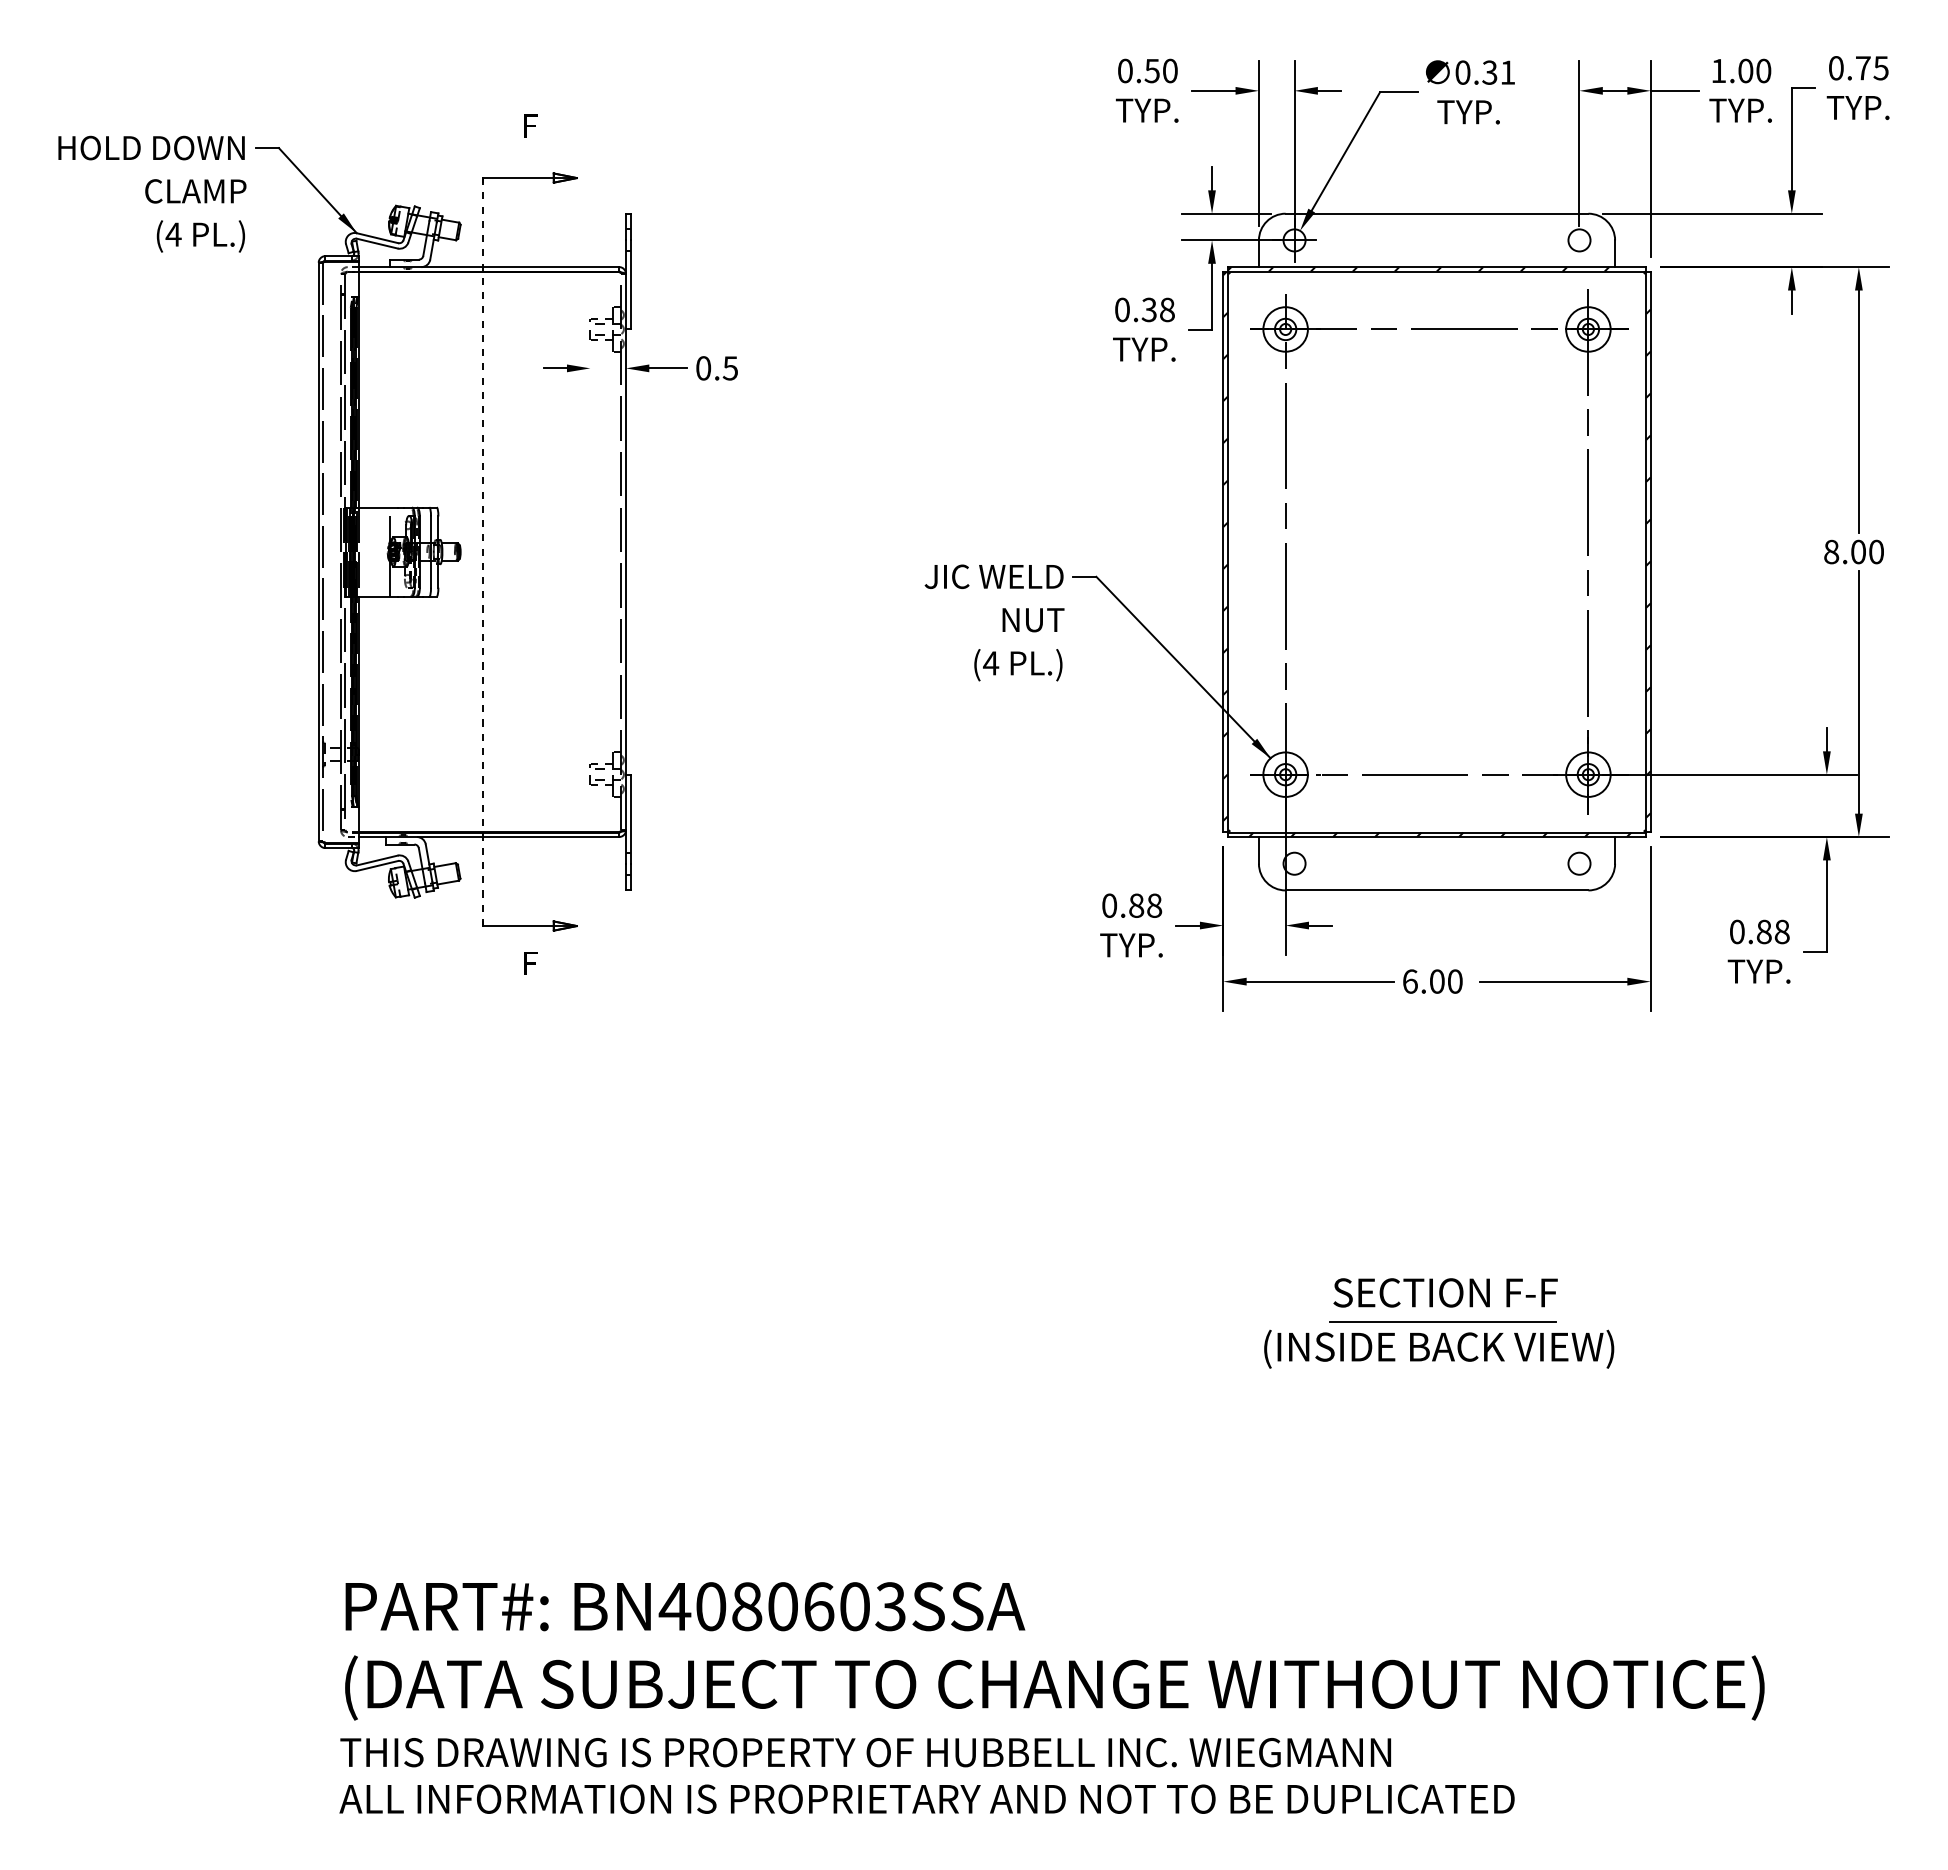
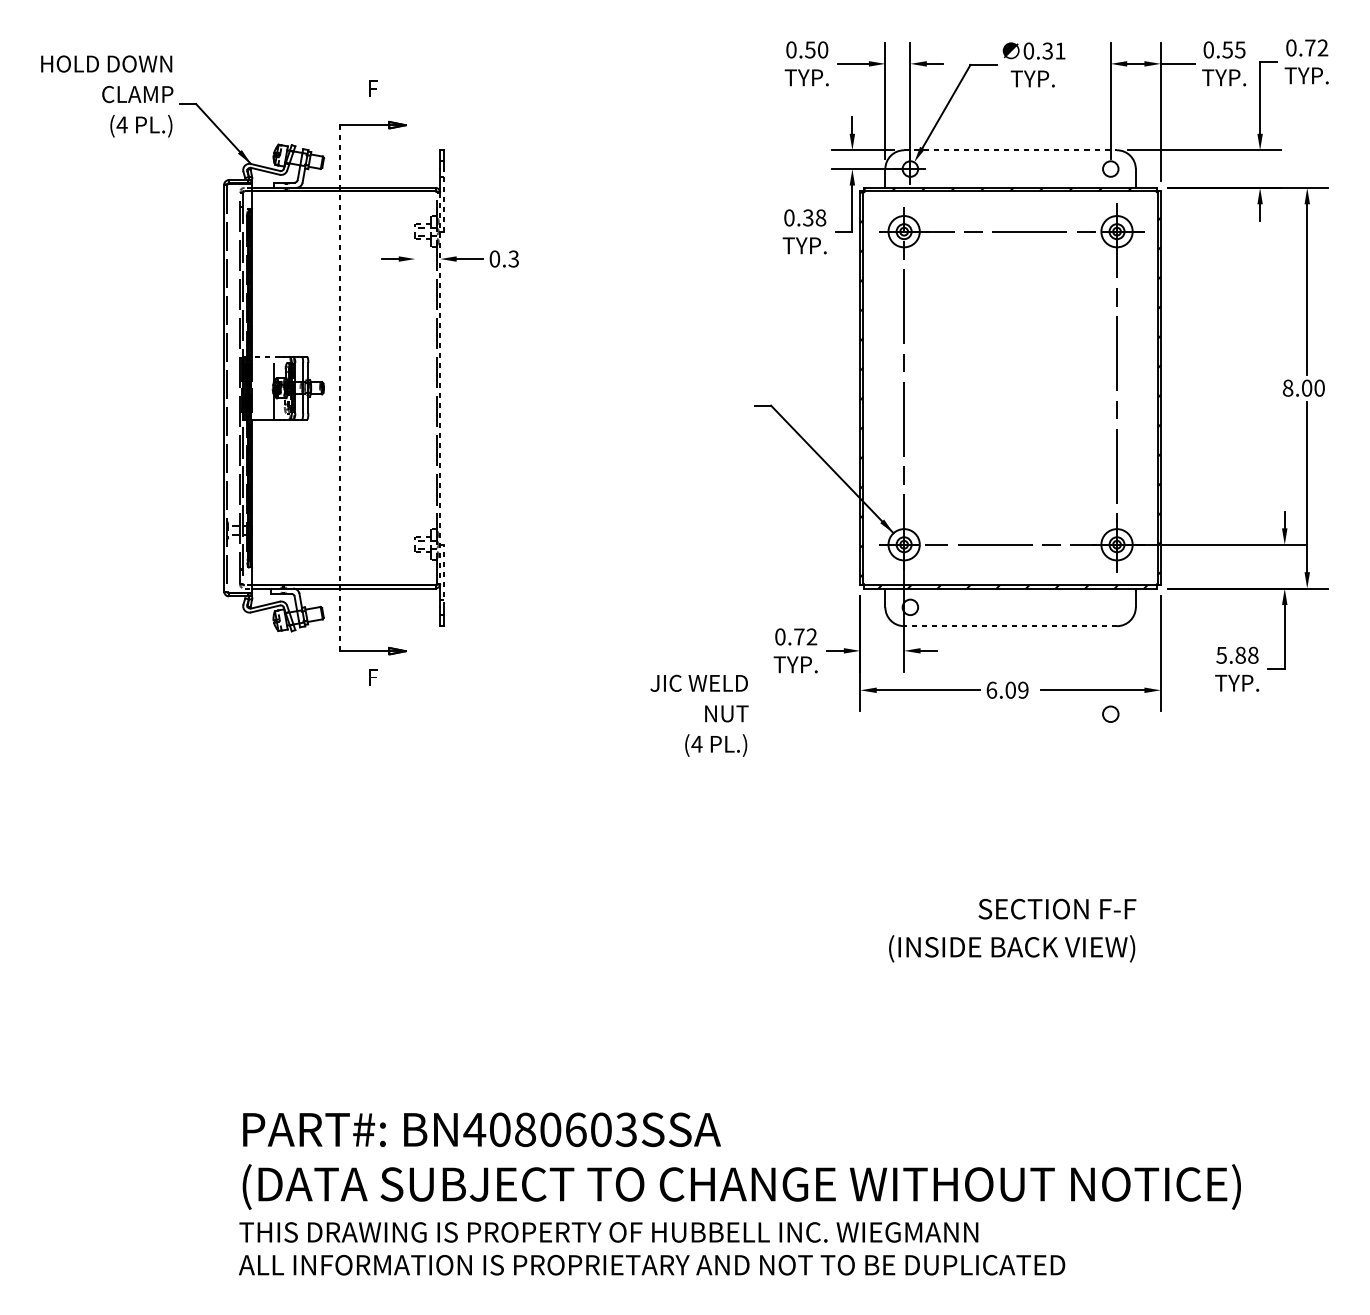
text: (1880, 68) -> (1322, 48), 0.75 -> 0.72
text: (1741, 70) -> (1224, 49), 1.00 -> 0.55
text: (152, 193) -> (107, 95), moved
line: (1437, 213) -> (1010, 150), solid -> dashed
line: (631, 284) -> (444, 200), solid -> dashed
text: (730, 368) -> (513, 259), 0.5 -> 0.3
line: (377, 507) -> (265, 356), solid -> dashed
line: (625, 552) -> (439, 388), solid -> dashed
text: (994, 622) -> (699, 715), moved
line: (631, 819) -> (444, 576), solid -> dashed
circle: (1579, 863) -> (1110, 714), moved
line: (1436, 890) -> (1010, 626), solid -> dashed
text: (1145, 905) -> (805, 636), 0.88 -> 0.72
text: (1736, 931) -> (1221, 655), 0.88 -> 5.88
text: (1454, 981) -> (1022, 690), 6.00 -> 6.09
text: (1445, 1292) -> (1057, 908), moved
line: (1442, 1321) -> (1014, 929), removed

